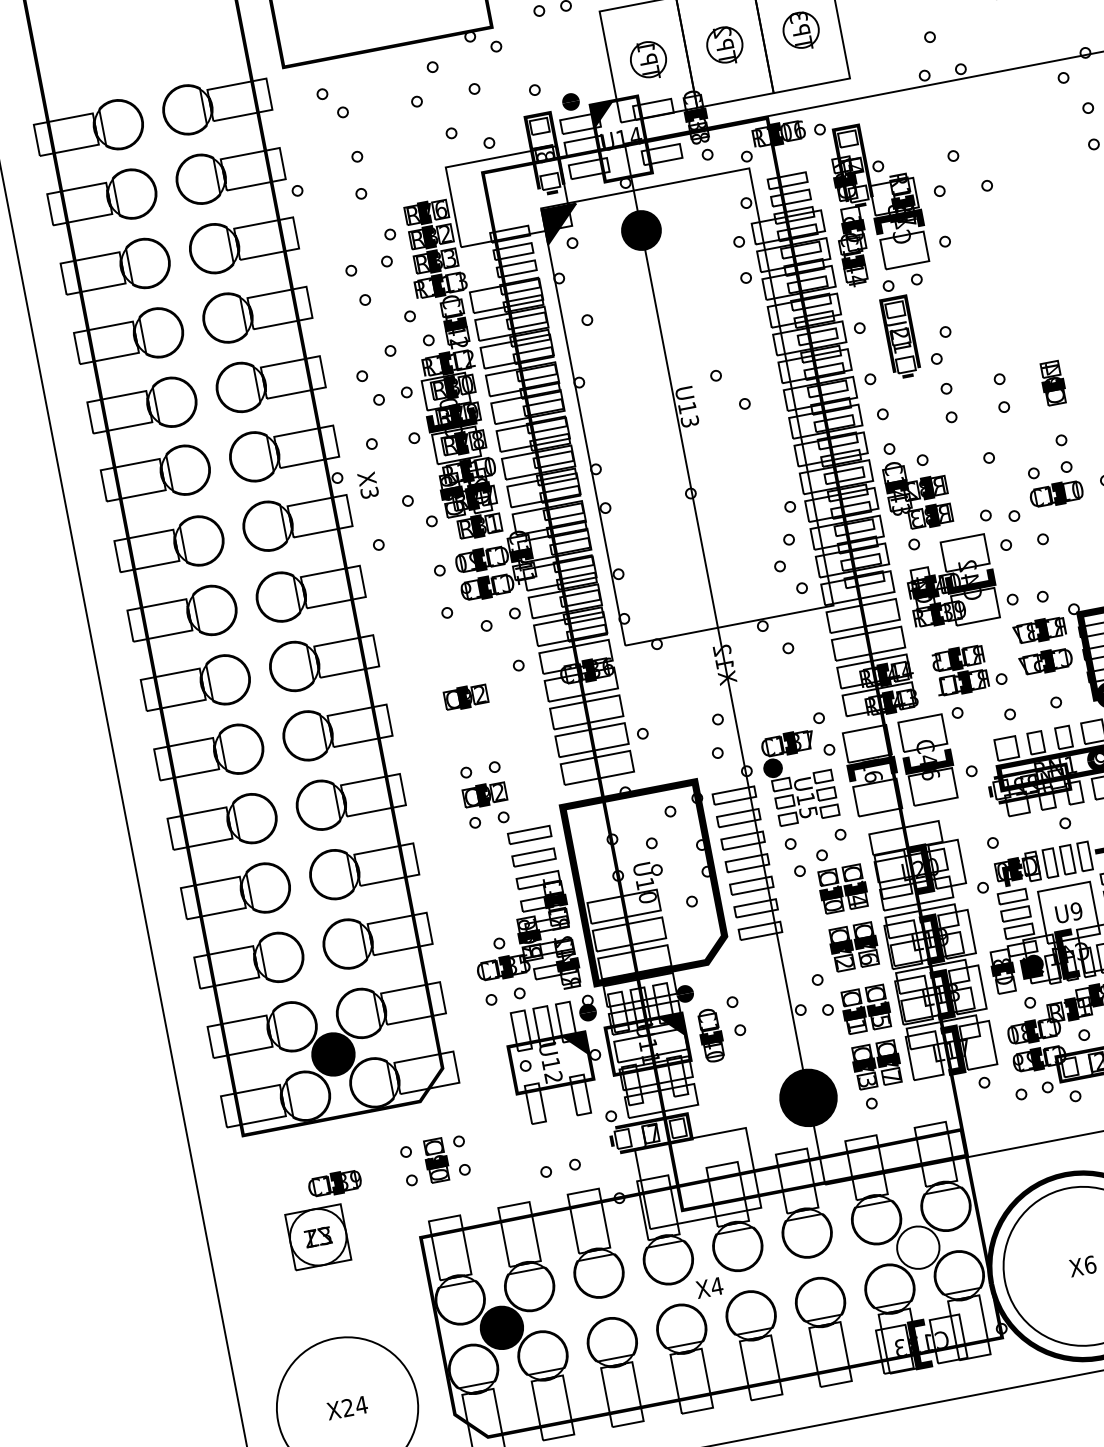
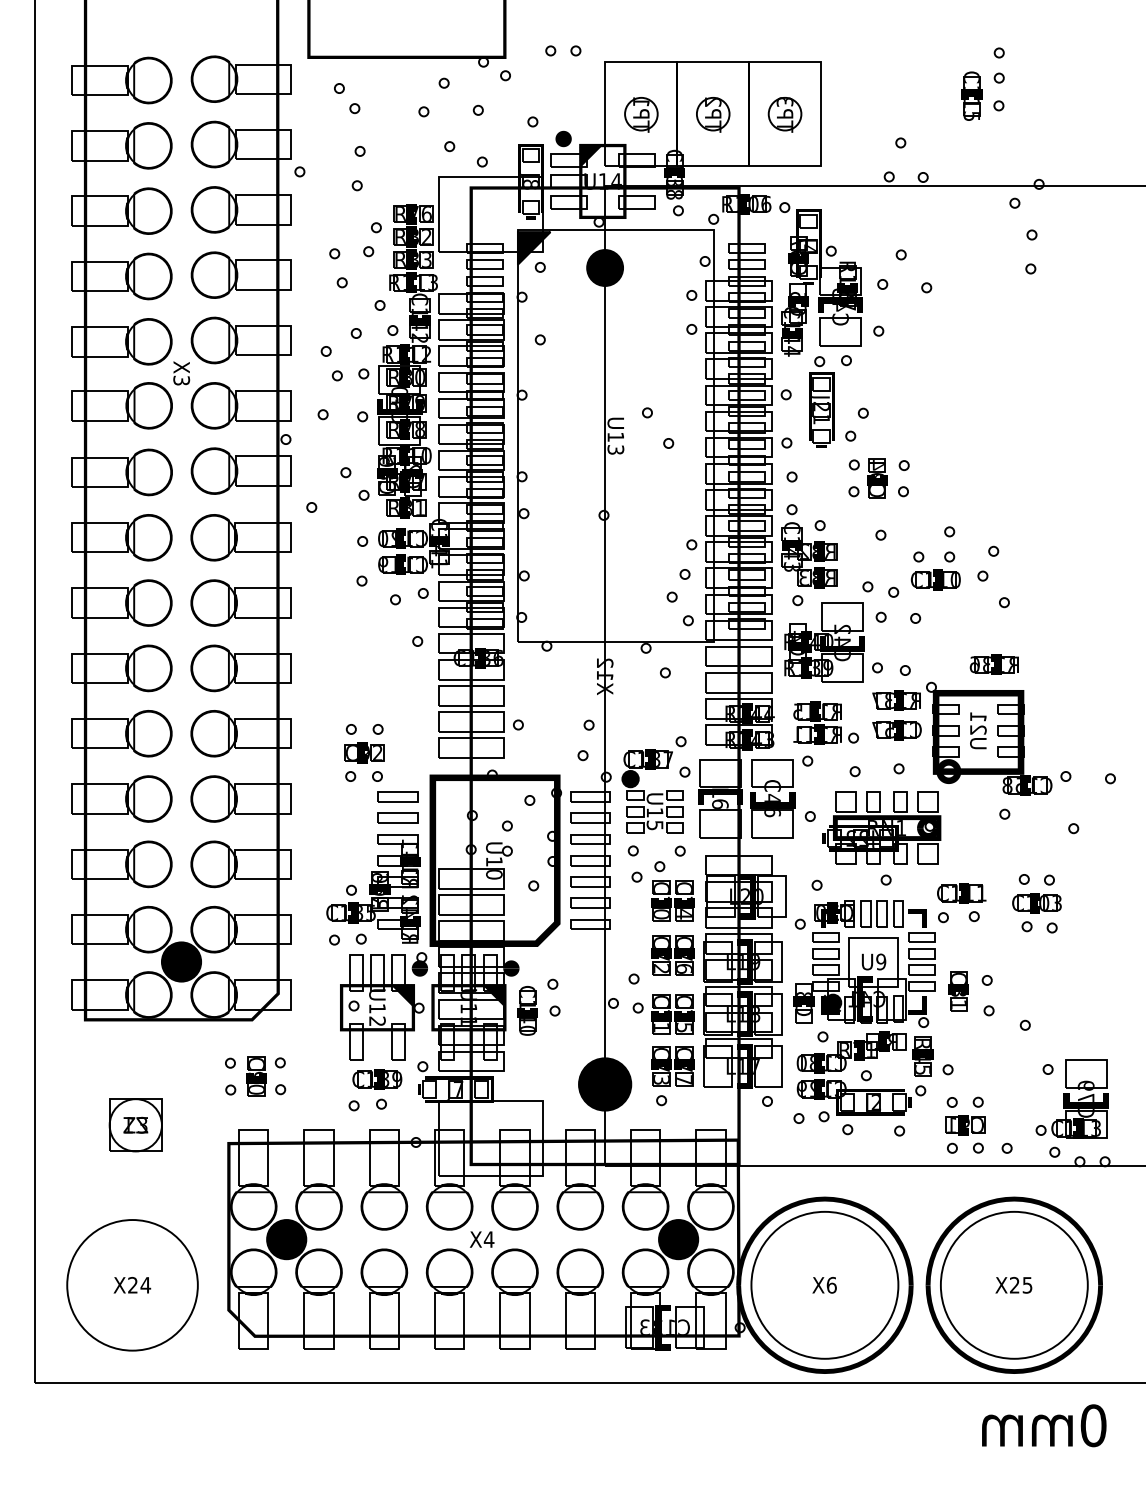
part: (1053, 383) -> (877, 478), moved
text: (368, 485) -> (181, 373), moved
part: (466, 696) -> (364, 660), removed
part: (335, 1183) -> (377, 1079), moved
fill: (918, 1247) -> (678, 1239), added

